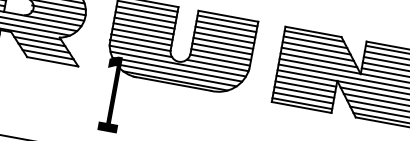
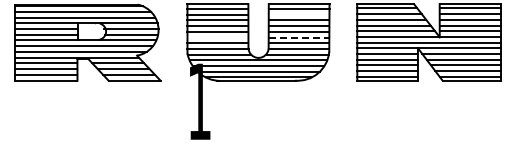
line: (225, 26) -> (298, 14), removed
line: (142, 34) -> (217, 37), removed
line: (222, 49) -> (299, 37), solid -> dashed

